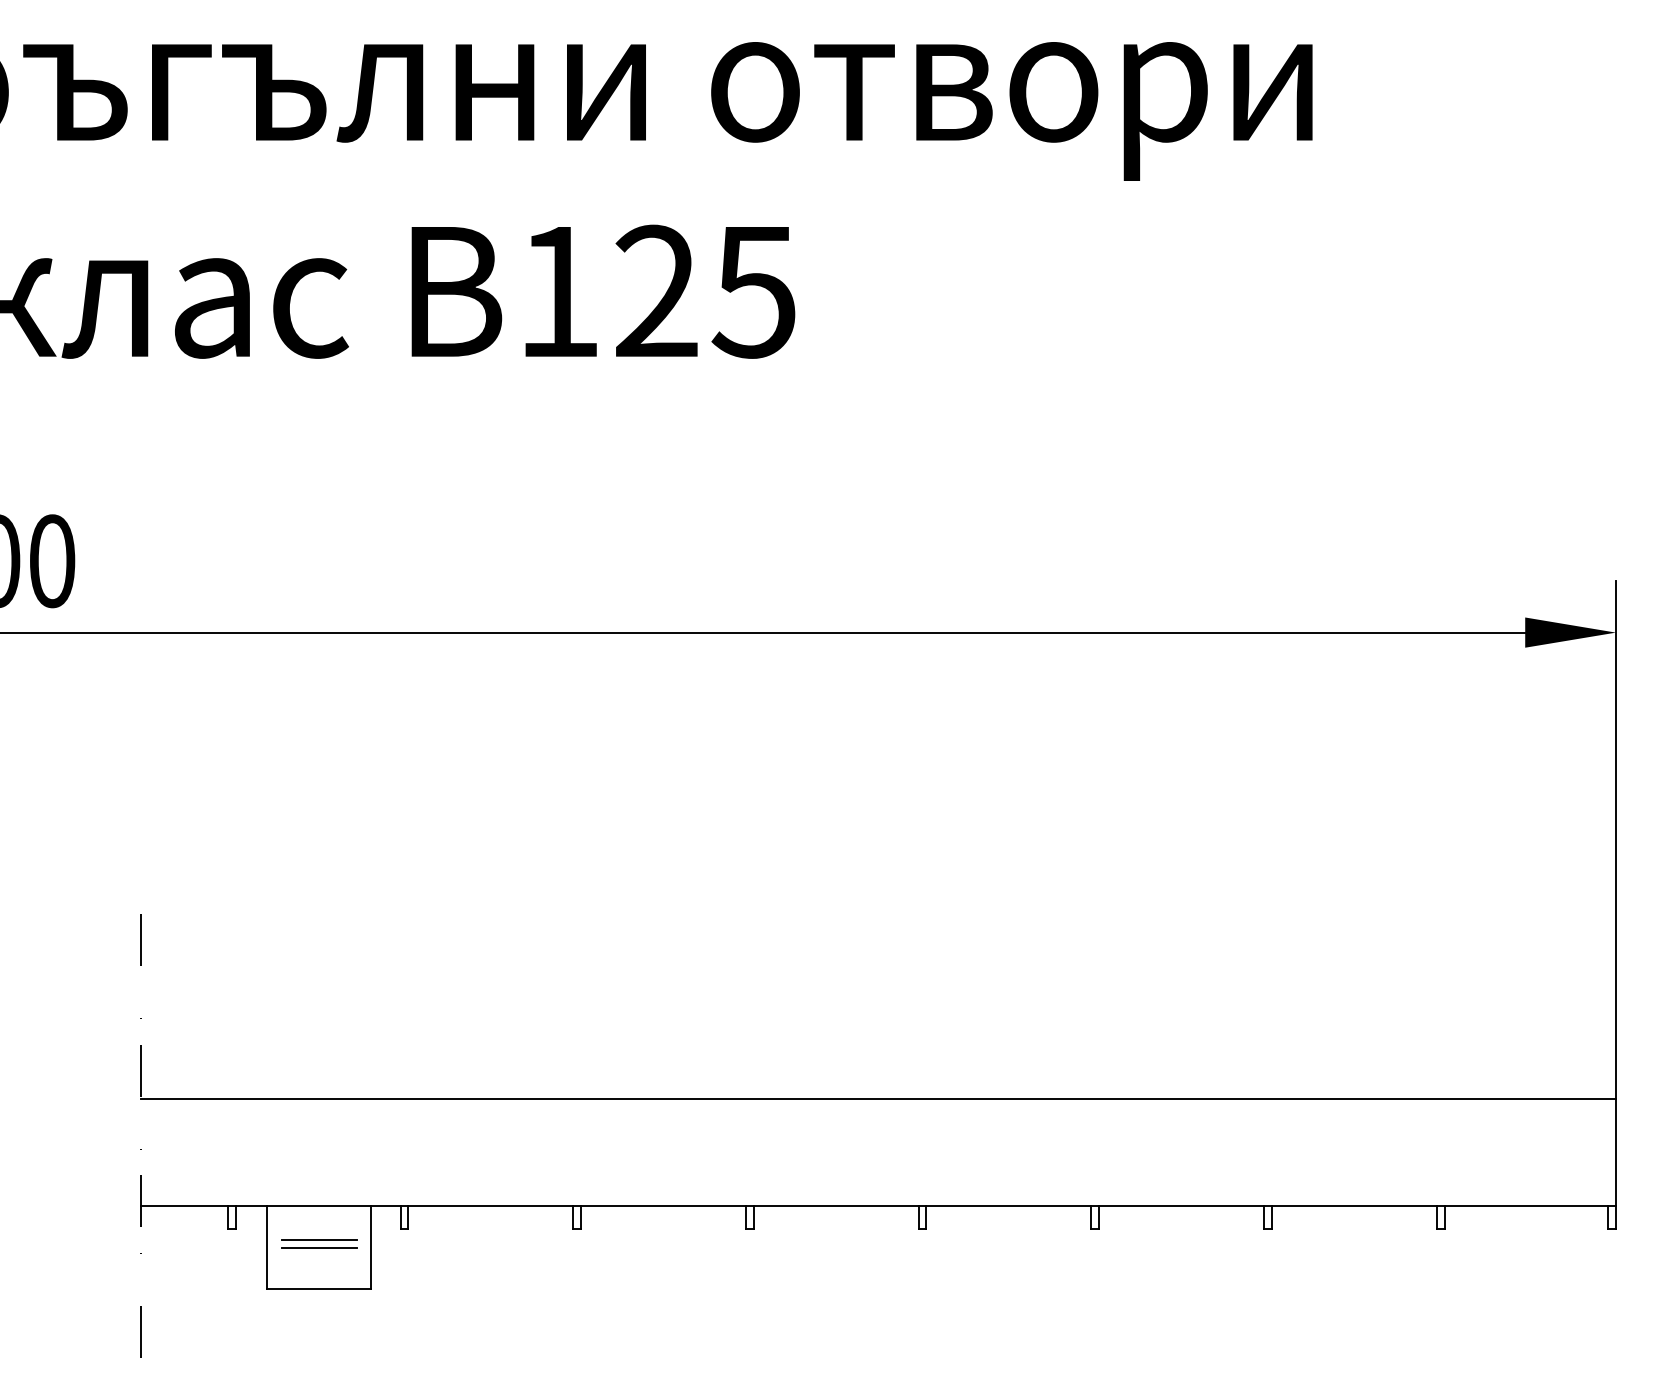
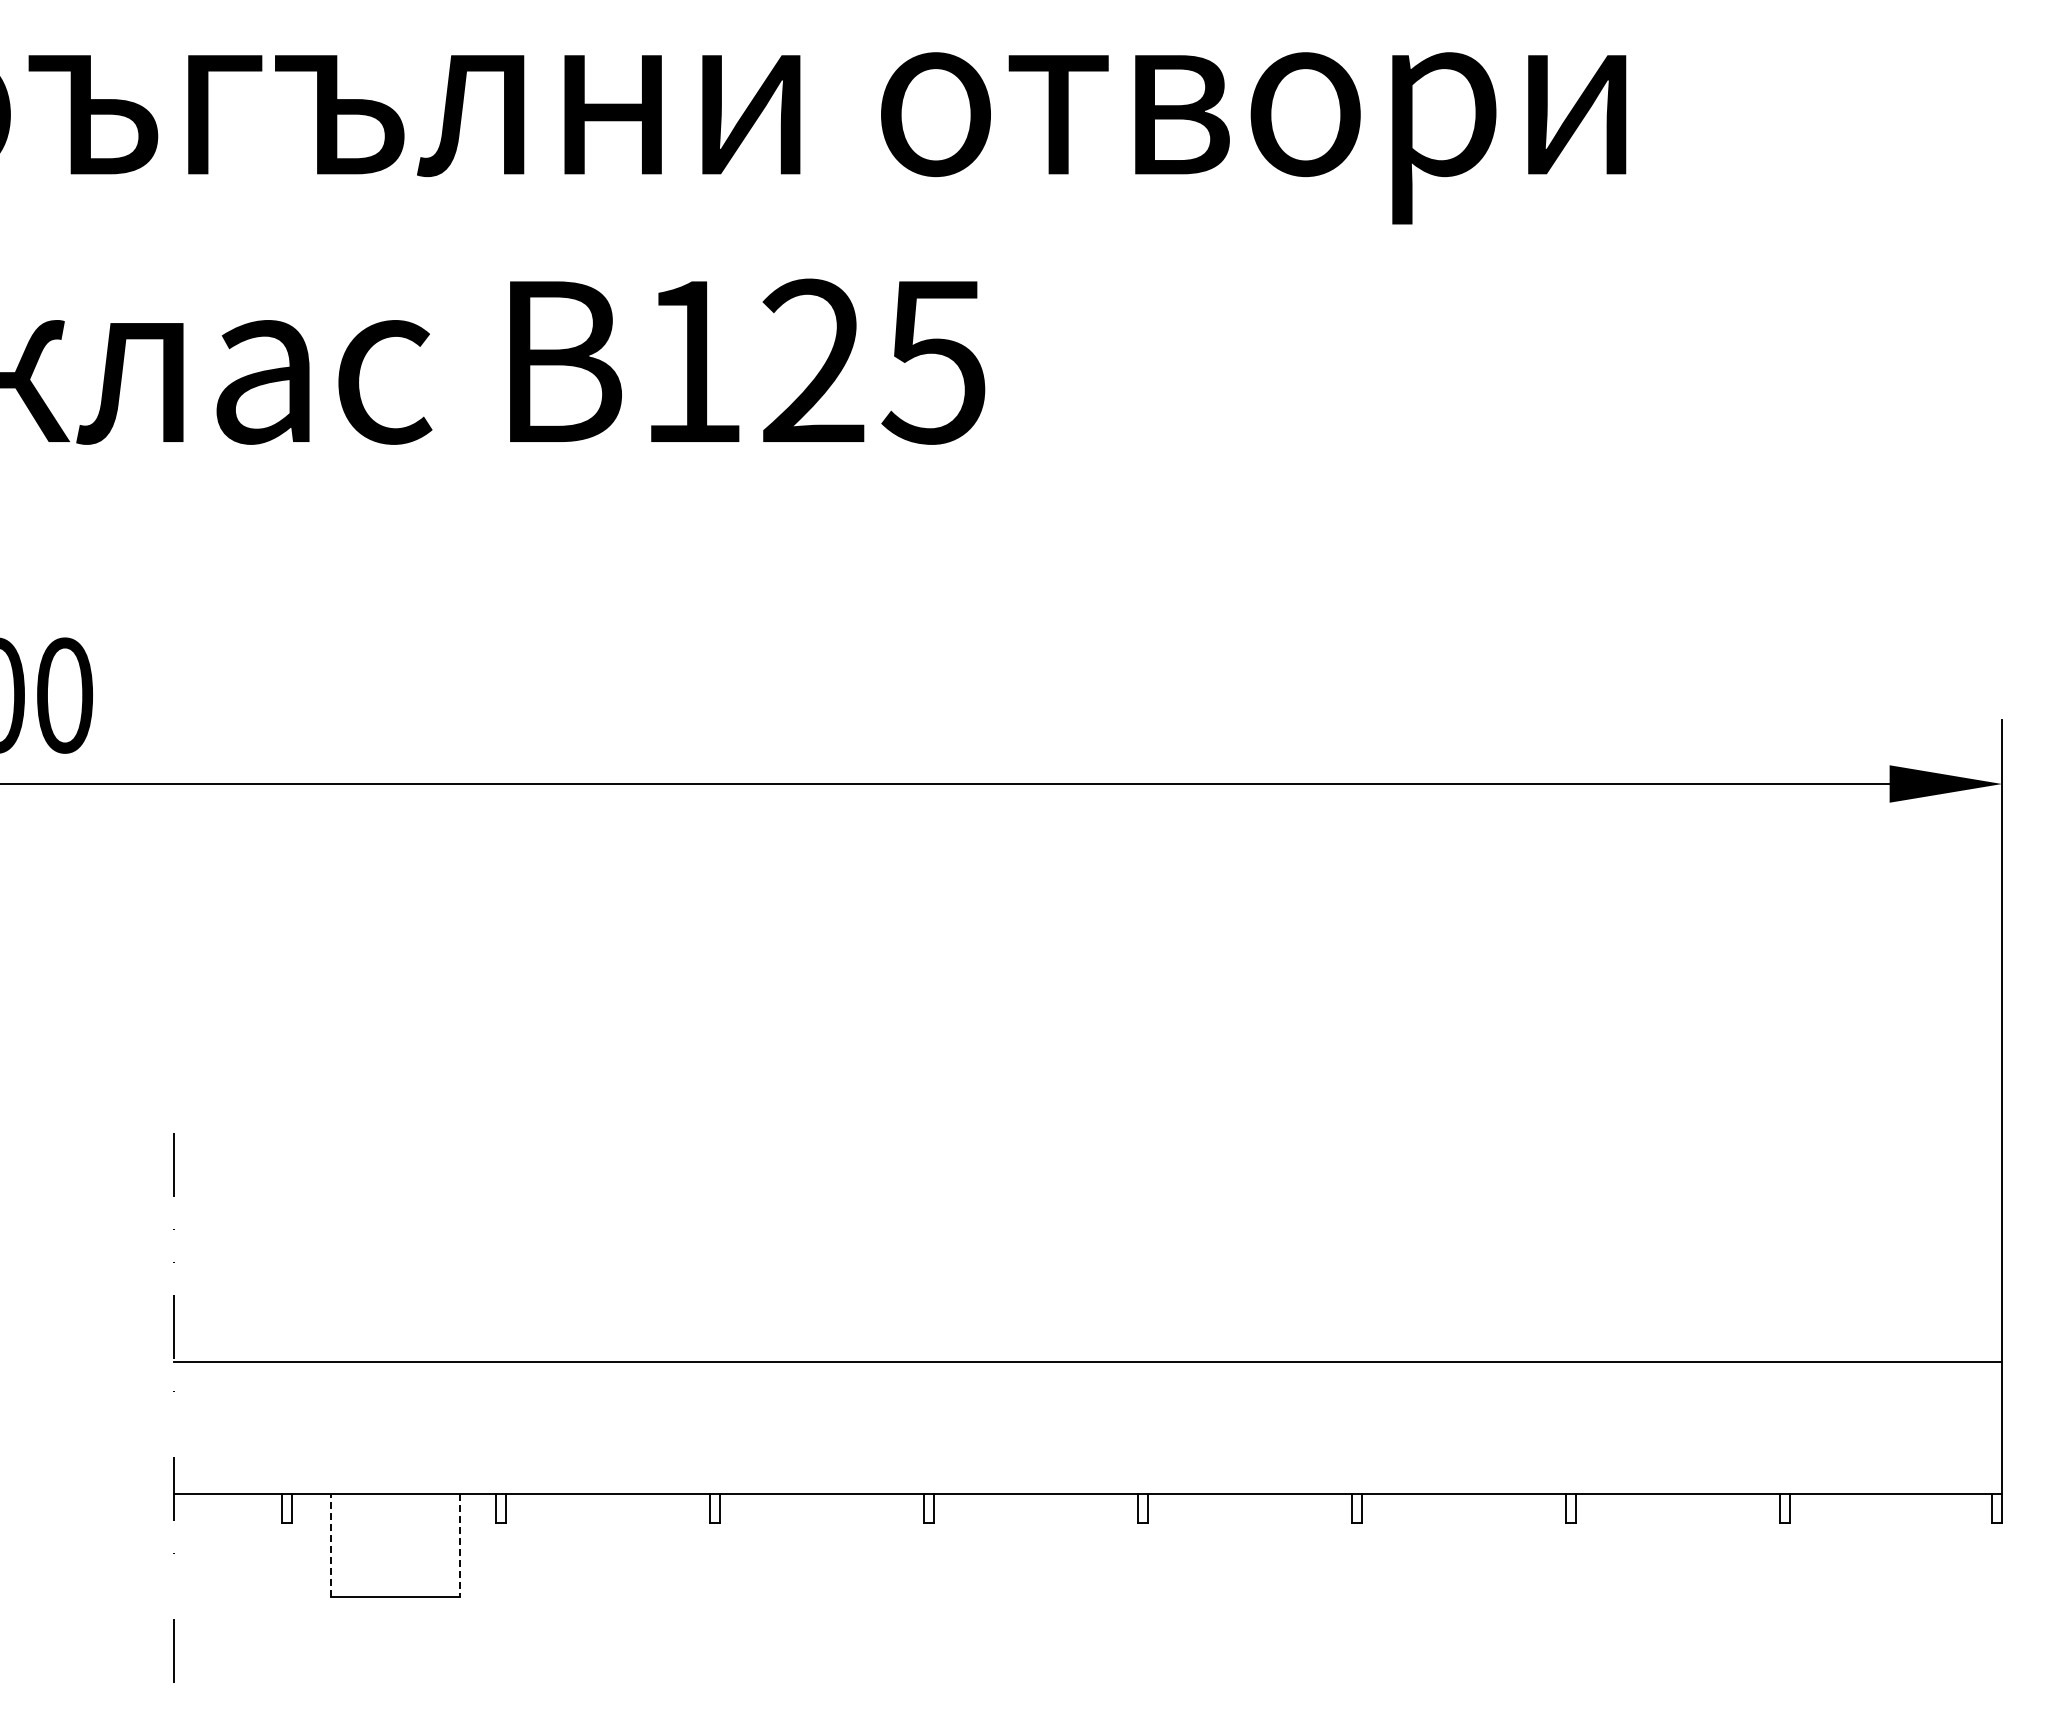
line: (319, 1239) -> (395, 1536), removed
line: (267, 1246) -> (331, 1544), solid -> dashed
line: (370, 1247) -> (459, 1545), solid -> dashed
line: (319, 1248) -> (395, 1546), removed

